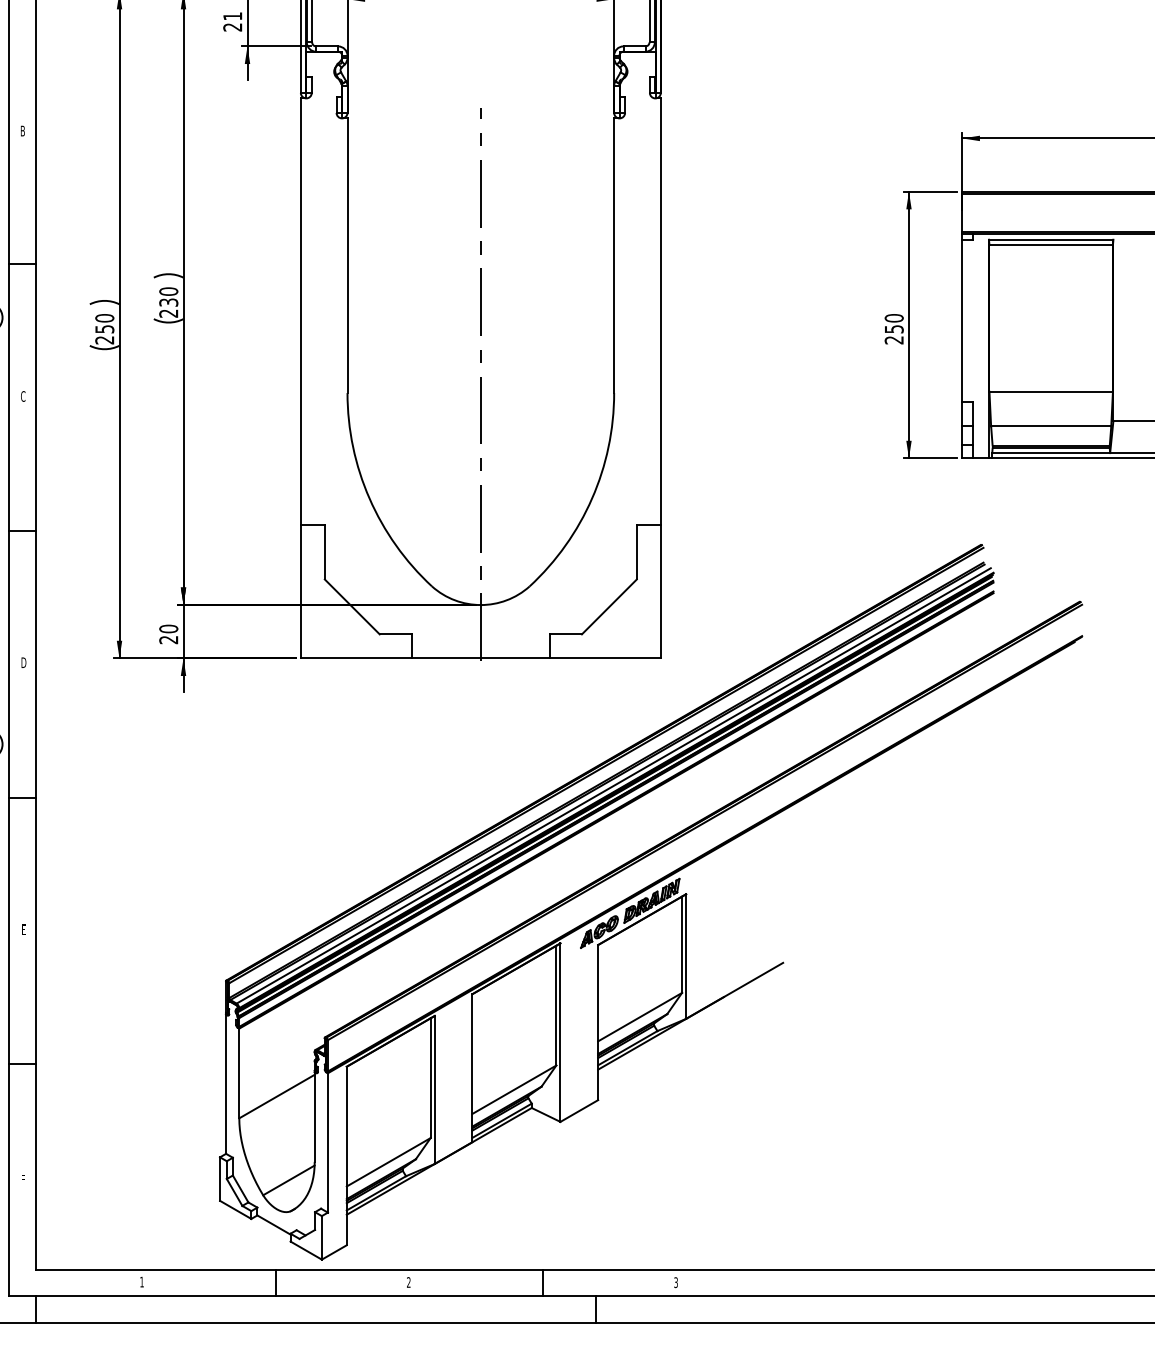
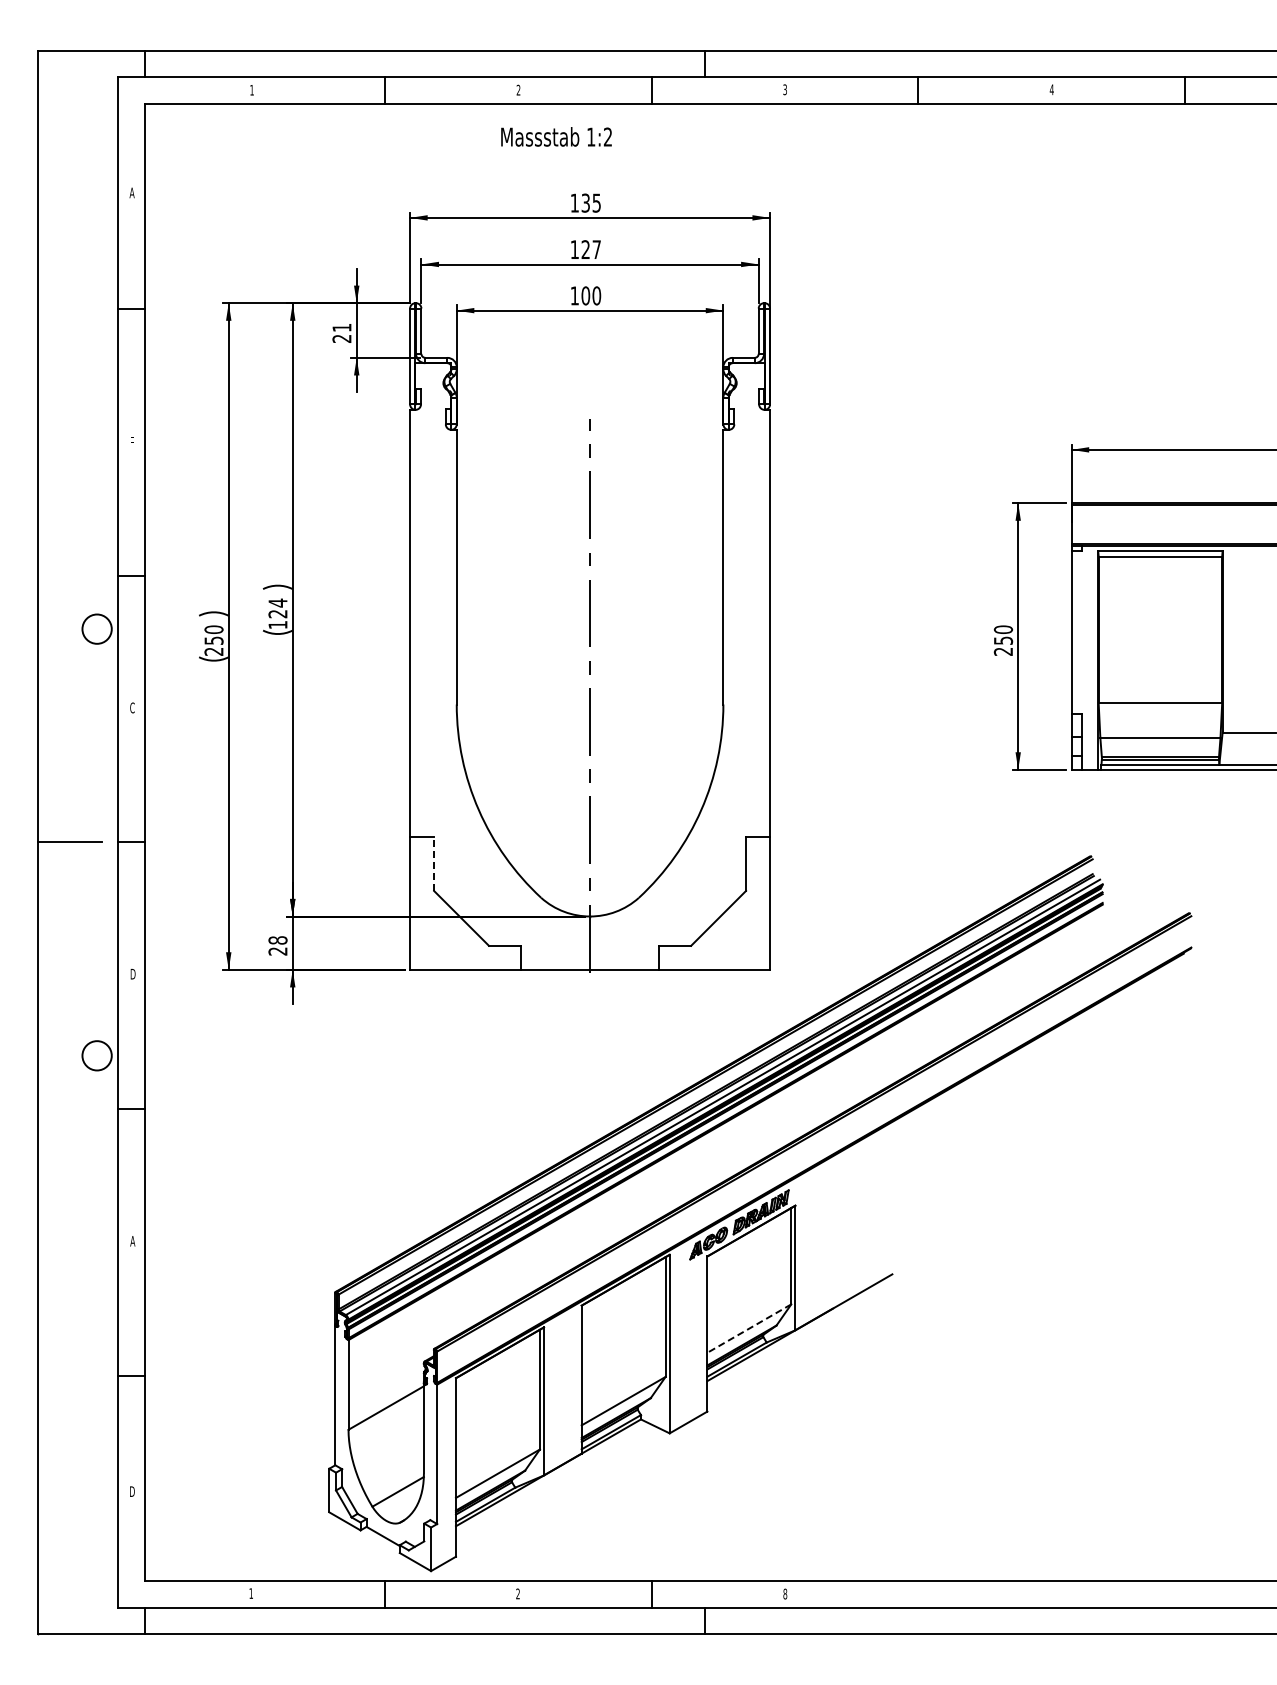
text: (23, 131) -> (132, 442), B -> F
text: (168, 302) -> (277, 613), 230 -> 124
line: (325, 552) -> (434, 863), solid -> dashed
text: (169, 629) -> (278, 940), 20 -> 28
text: (23, 930) -> (132, 1241), E -> A
line: (639, 1017) -> (748, 1328), solid -> dashed
text: (23, 1180) -> (132, 1491), F -> D
text: (676, 1282) -> (785, 1593), 3 -> 8

